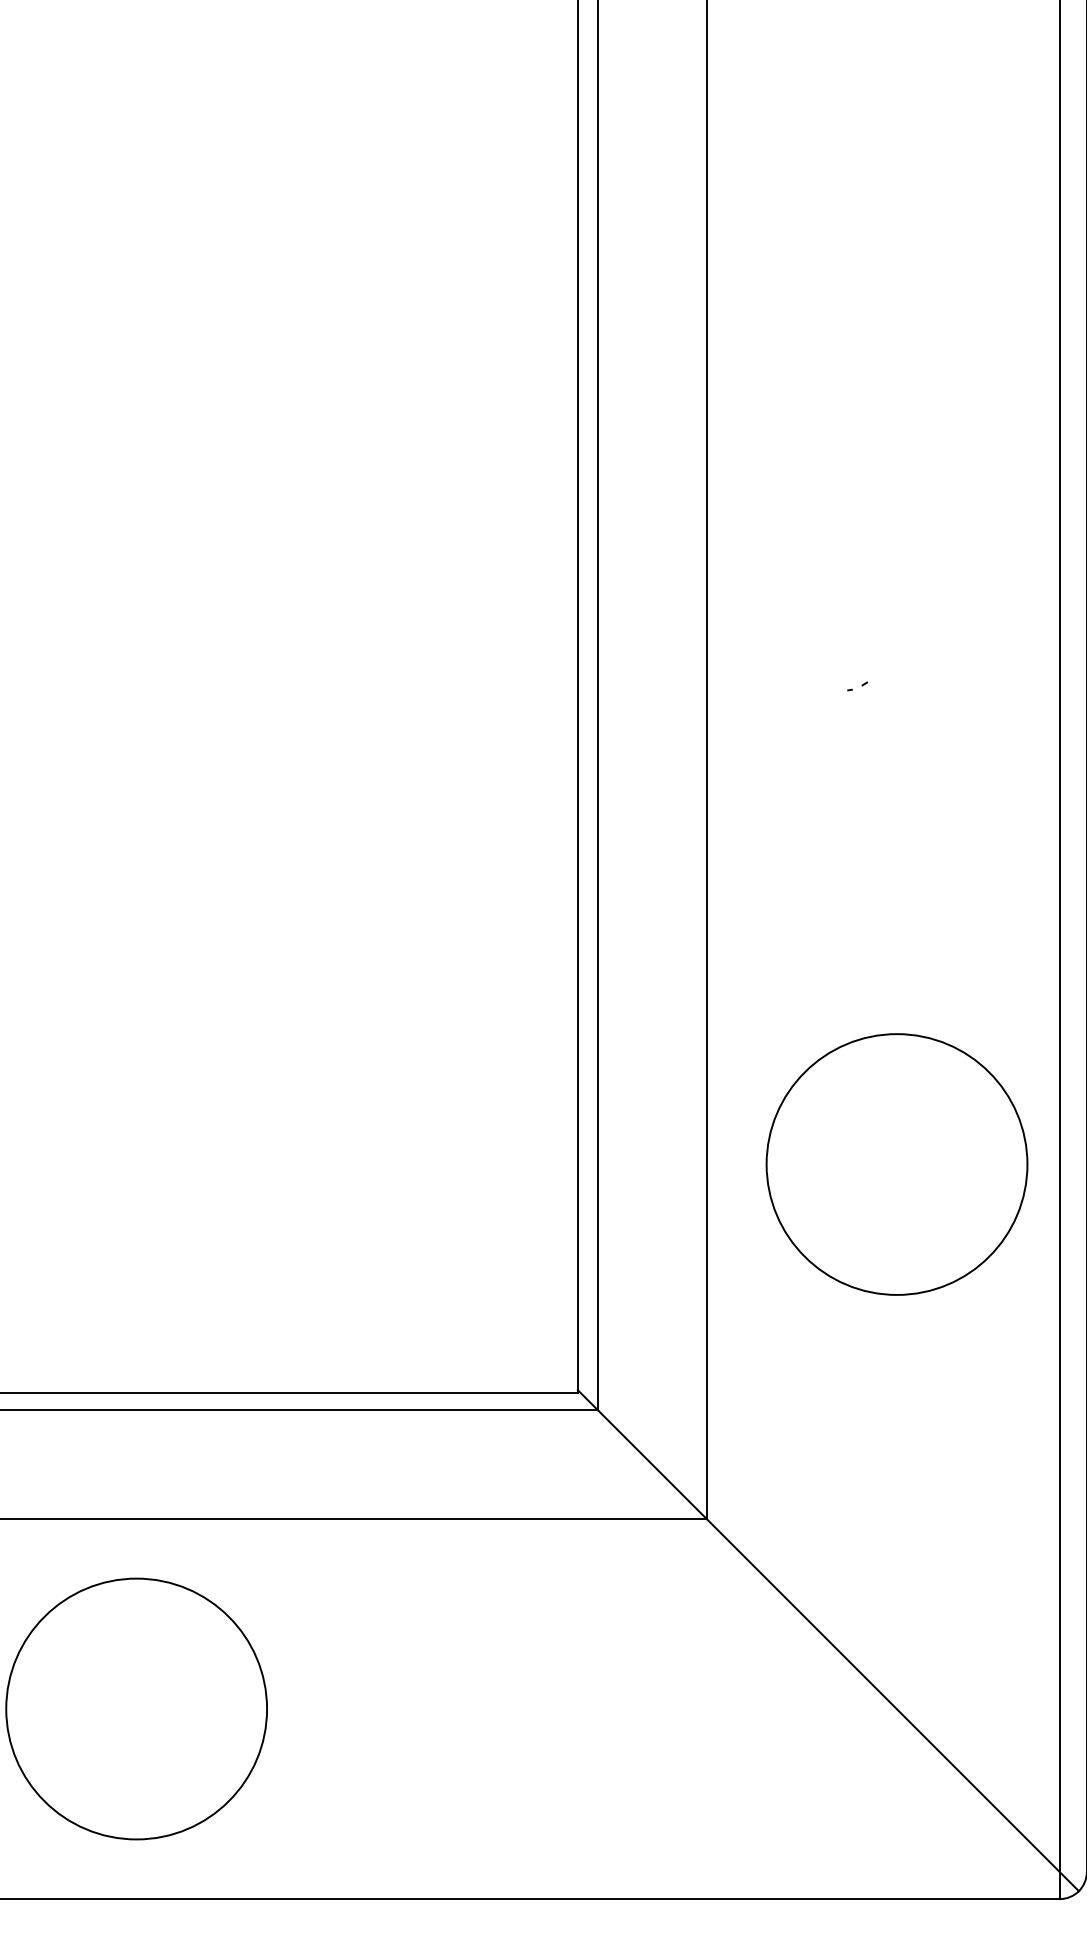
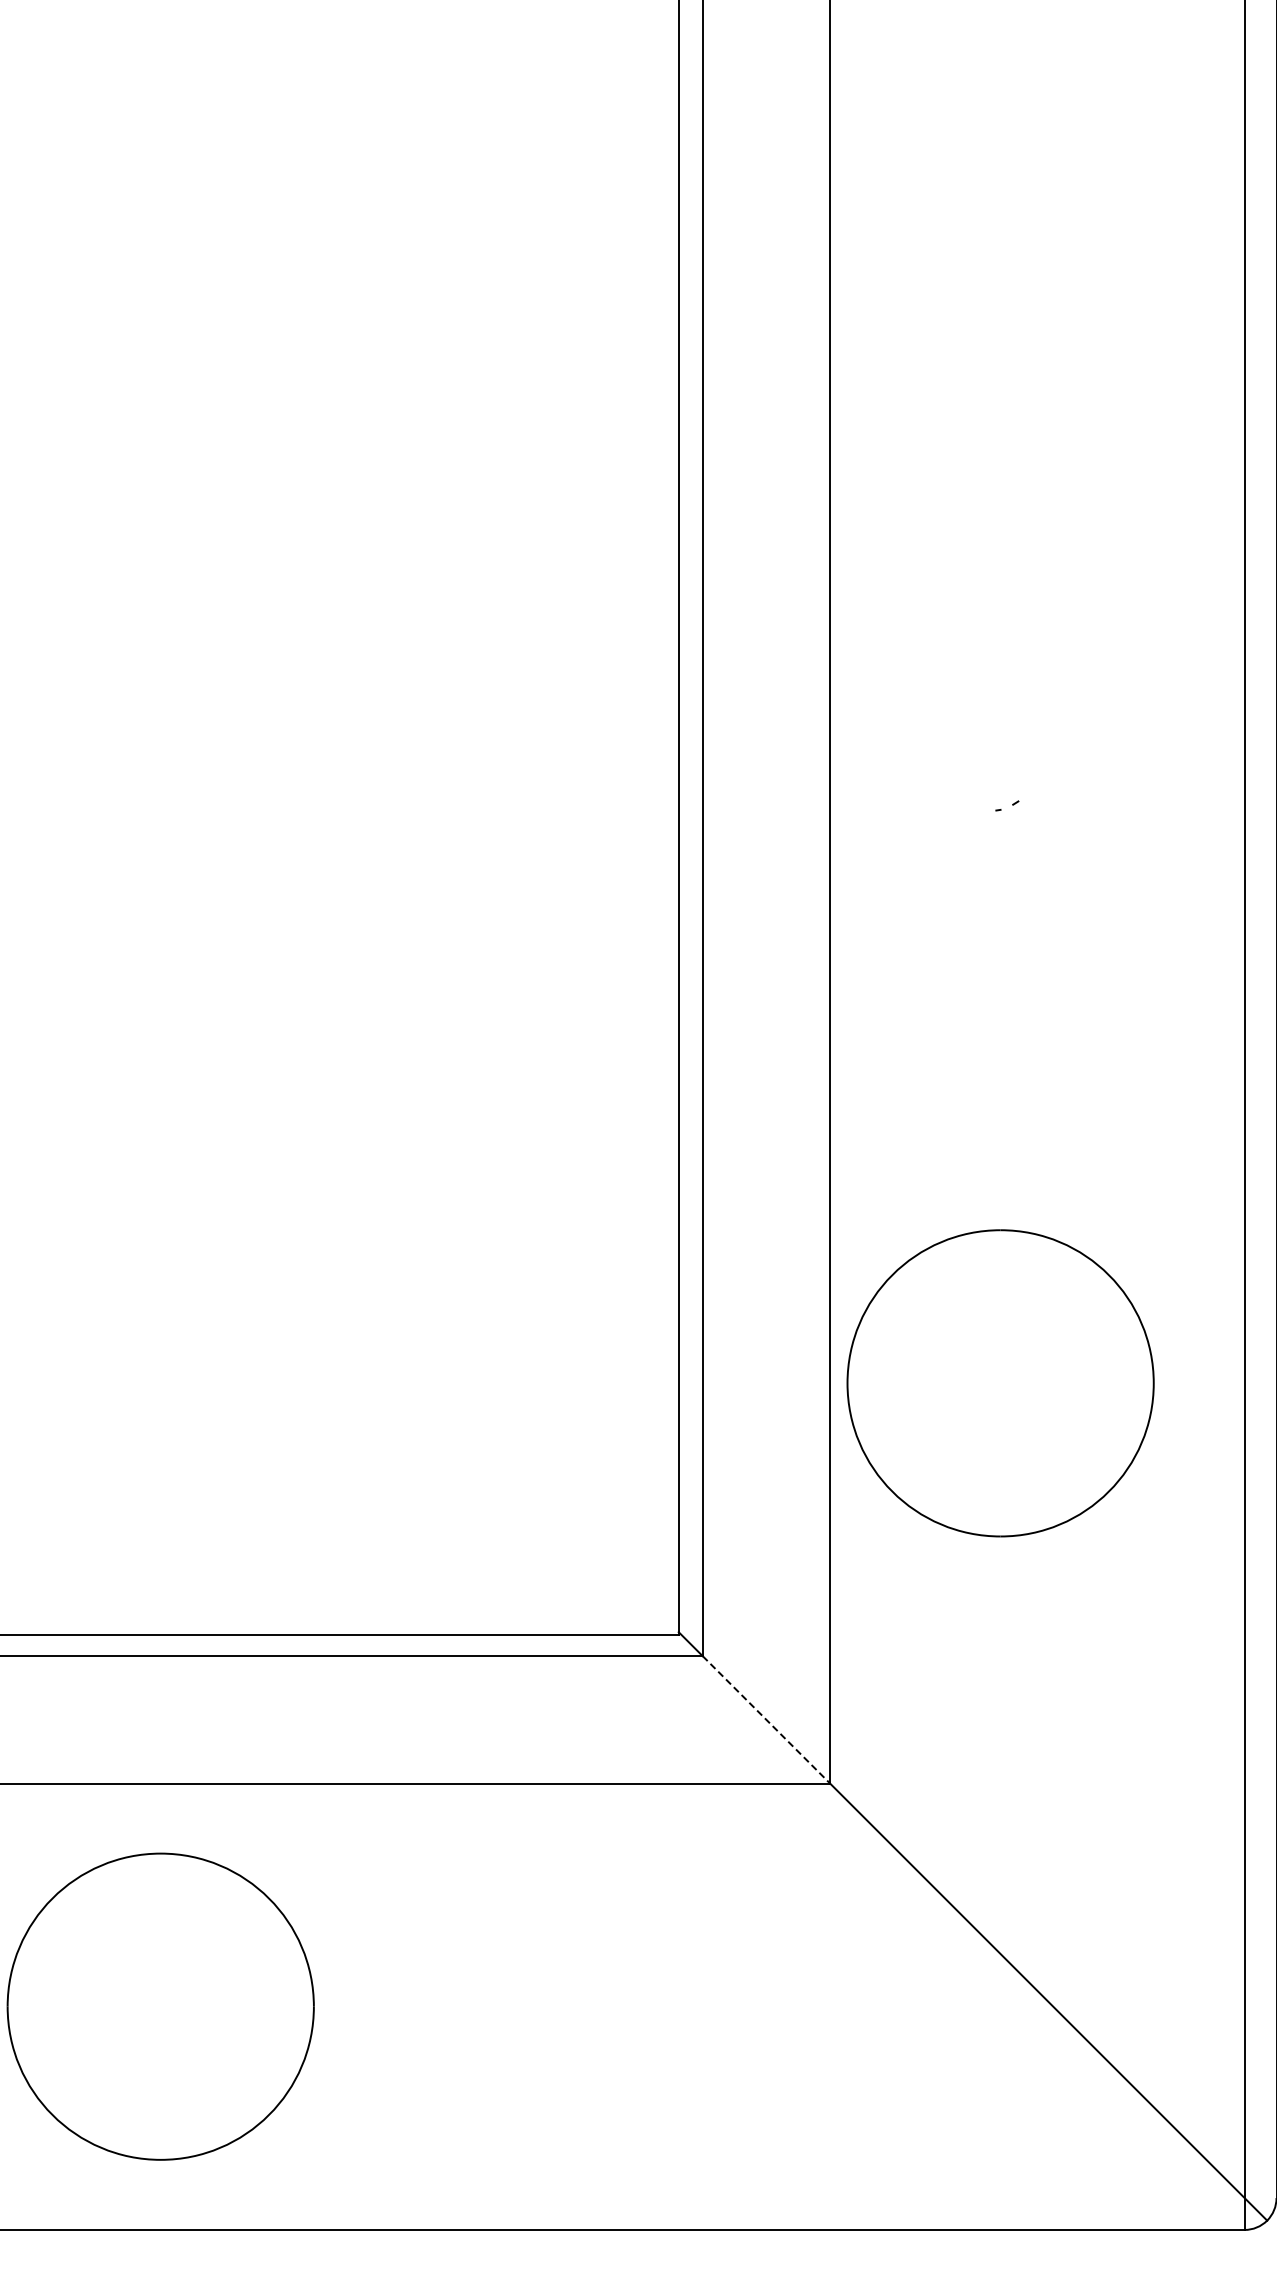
part: (896, 1164) -> (1000, 1383), moved
line: (652, 1465) -> (766, 1720), solid -> dashed

